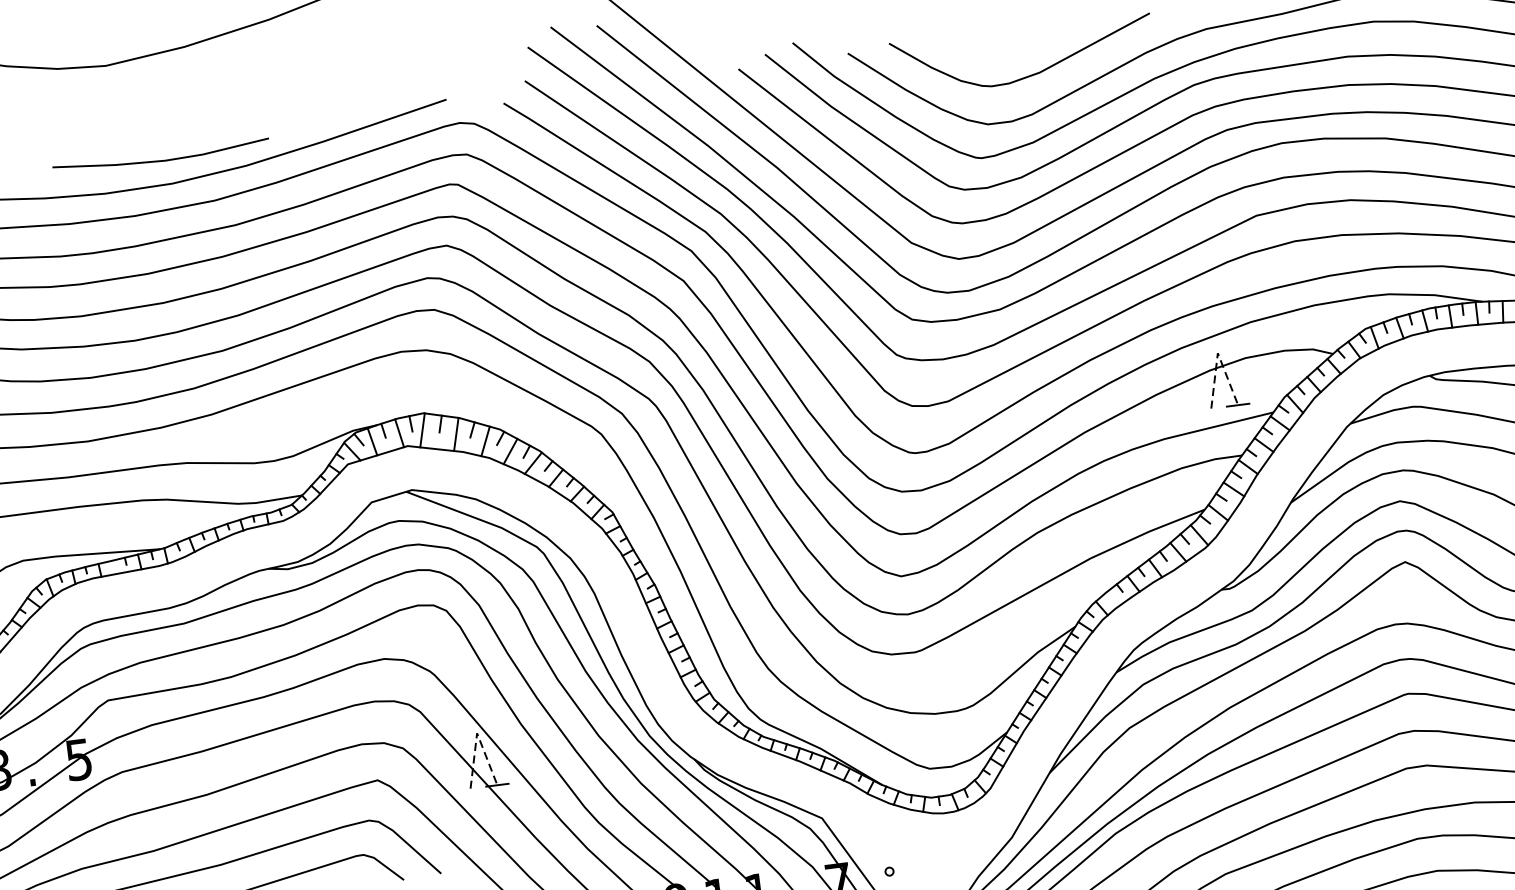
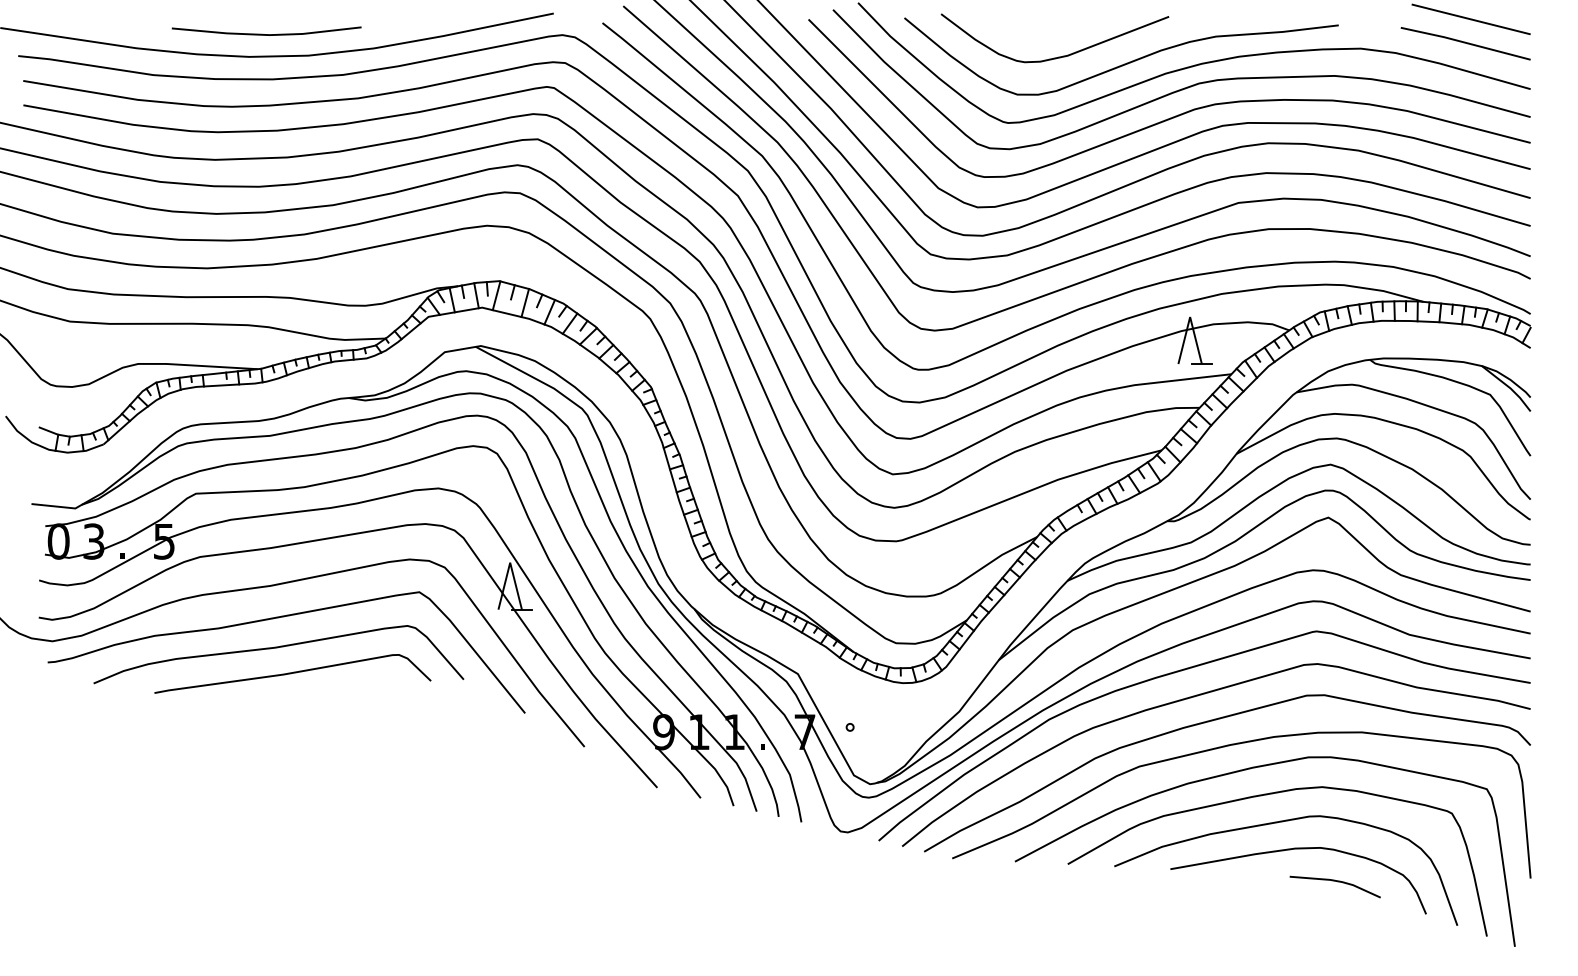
line: (161, 160) -> (266, 34), moved
line: (1218, 353) -> (1190, 317), dashed -> solid
line: (477, 733) -> (510, 562), dashed -> solid

